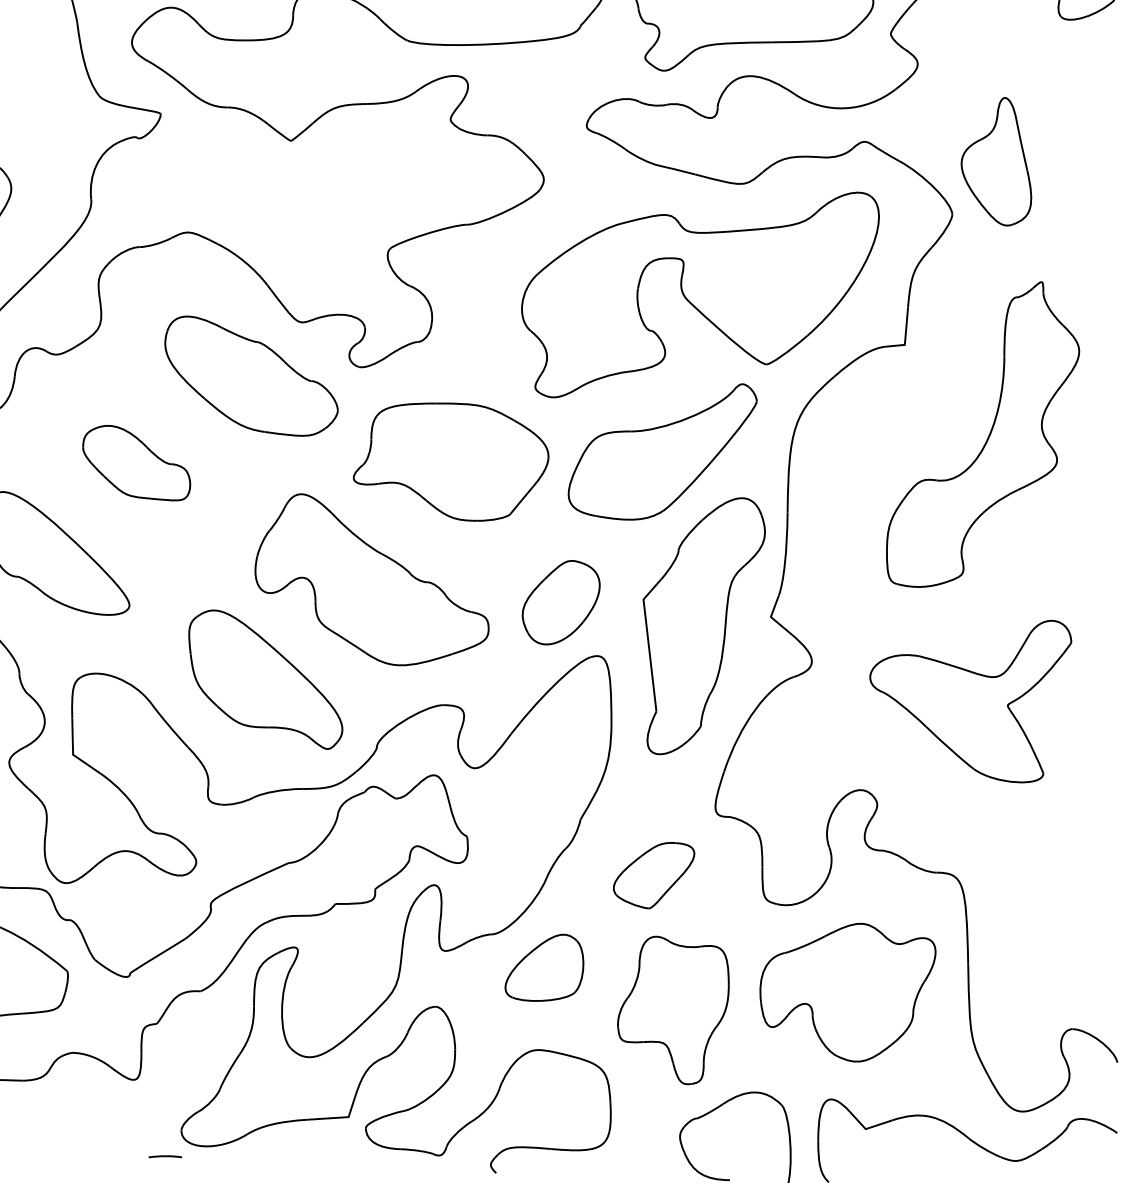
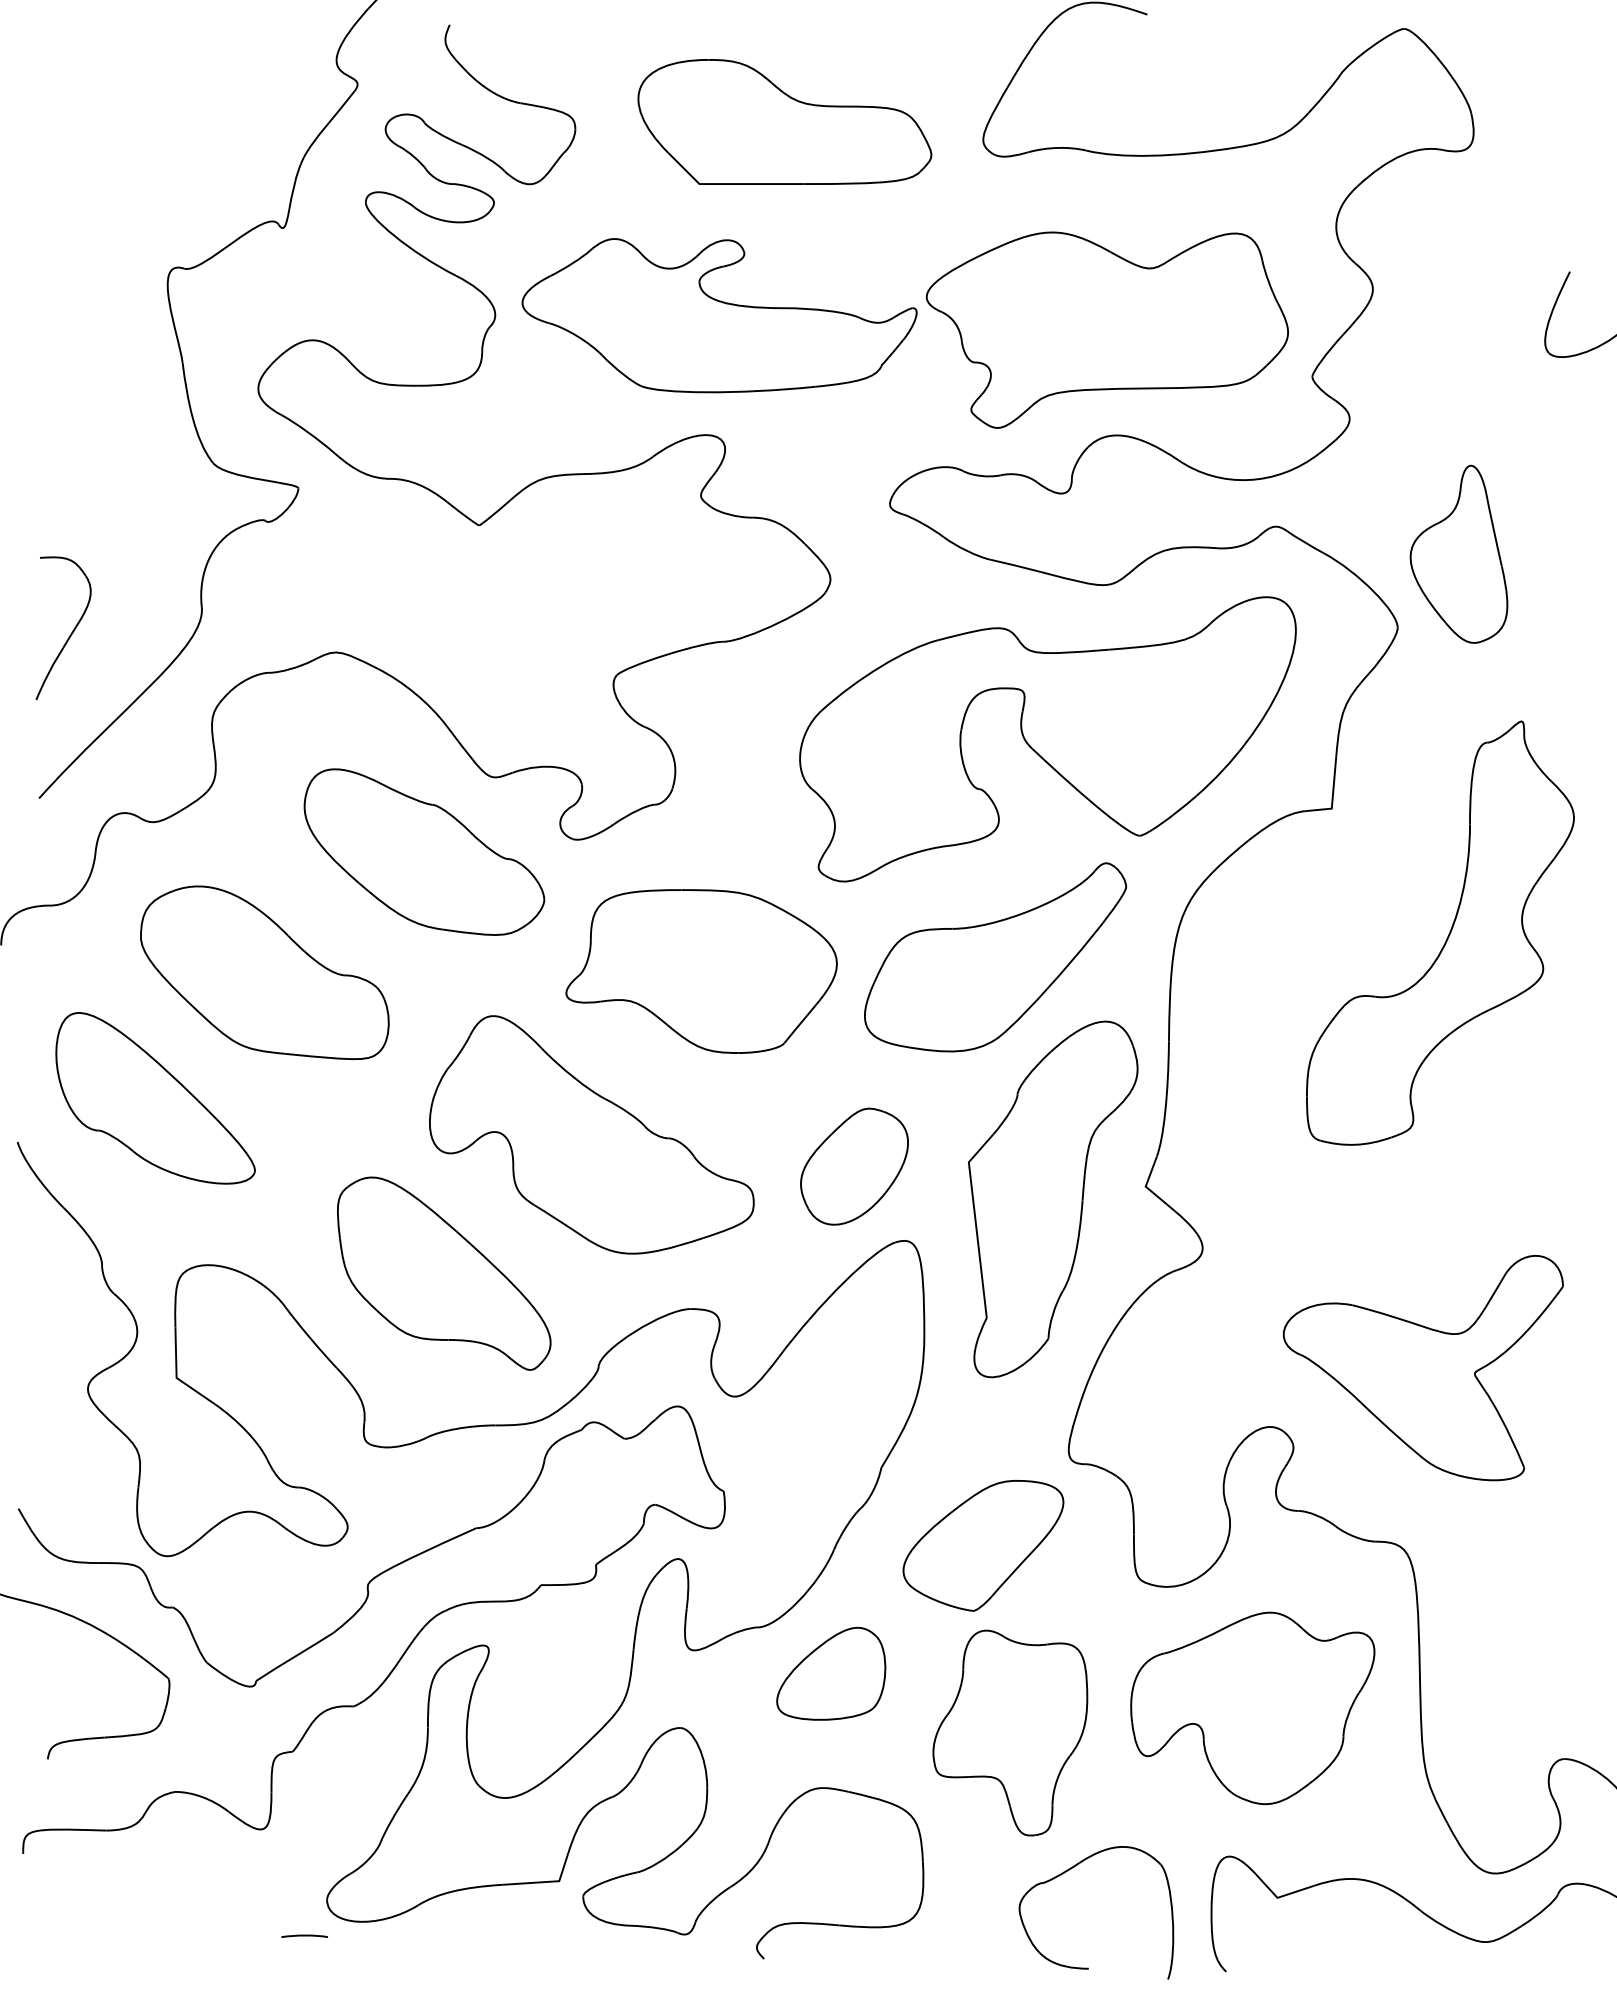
part: (136, 462) -> (264, 972), size x1.67
part: (970, 701) -> (1422, 1368), moved
part: (654, 875) -> (983, 1545), size x1.43

